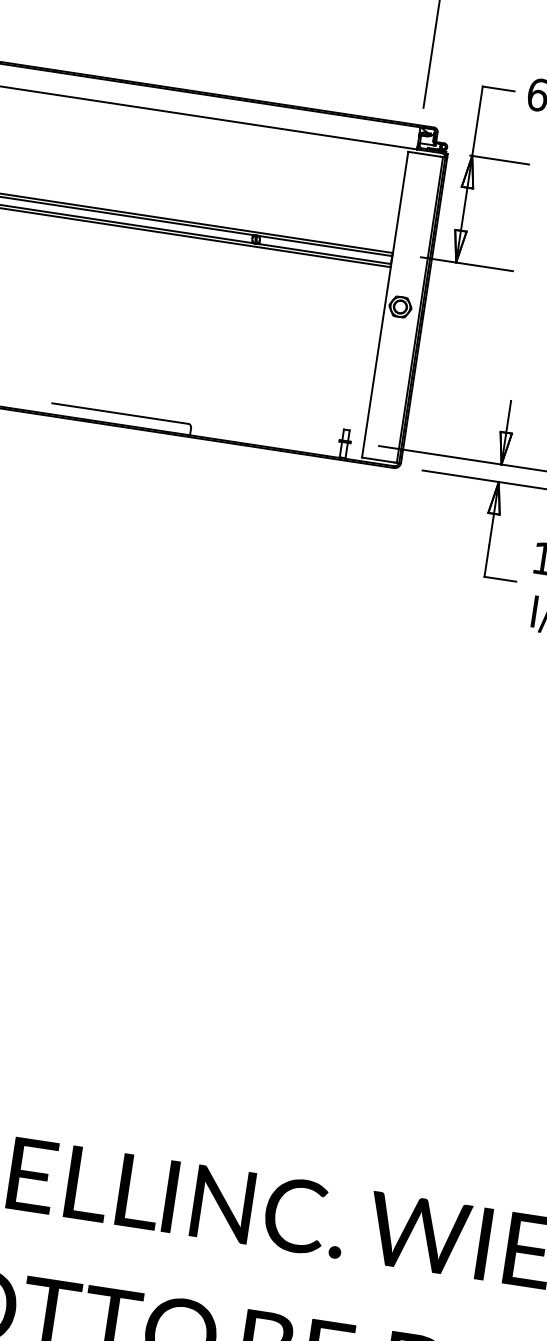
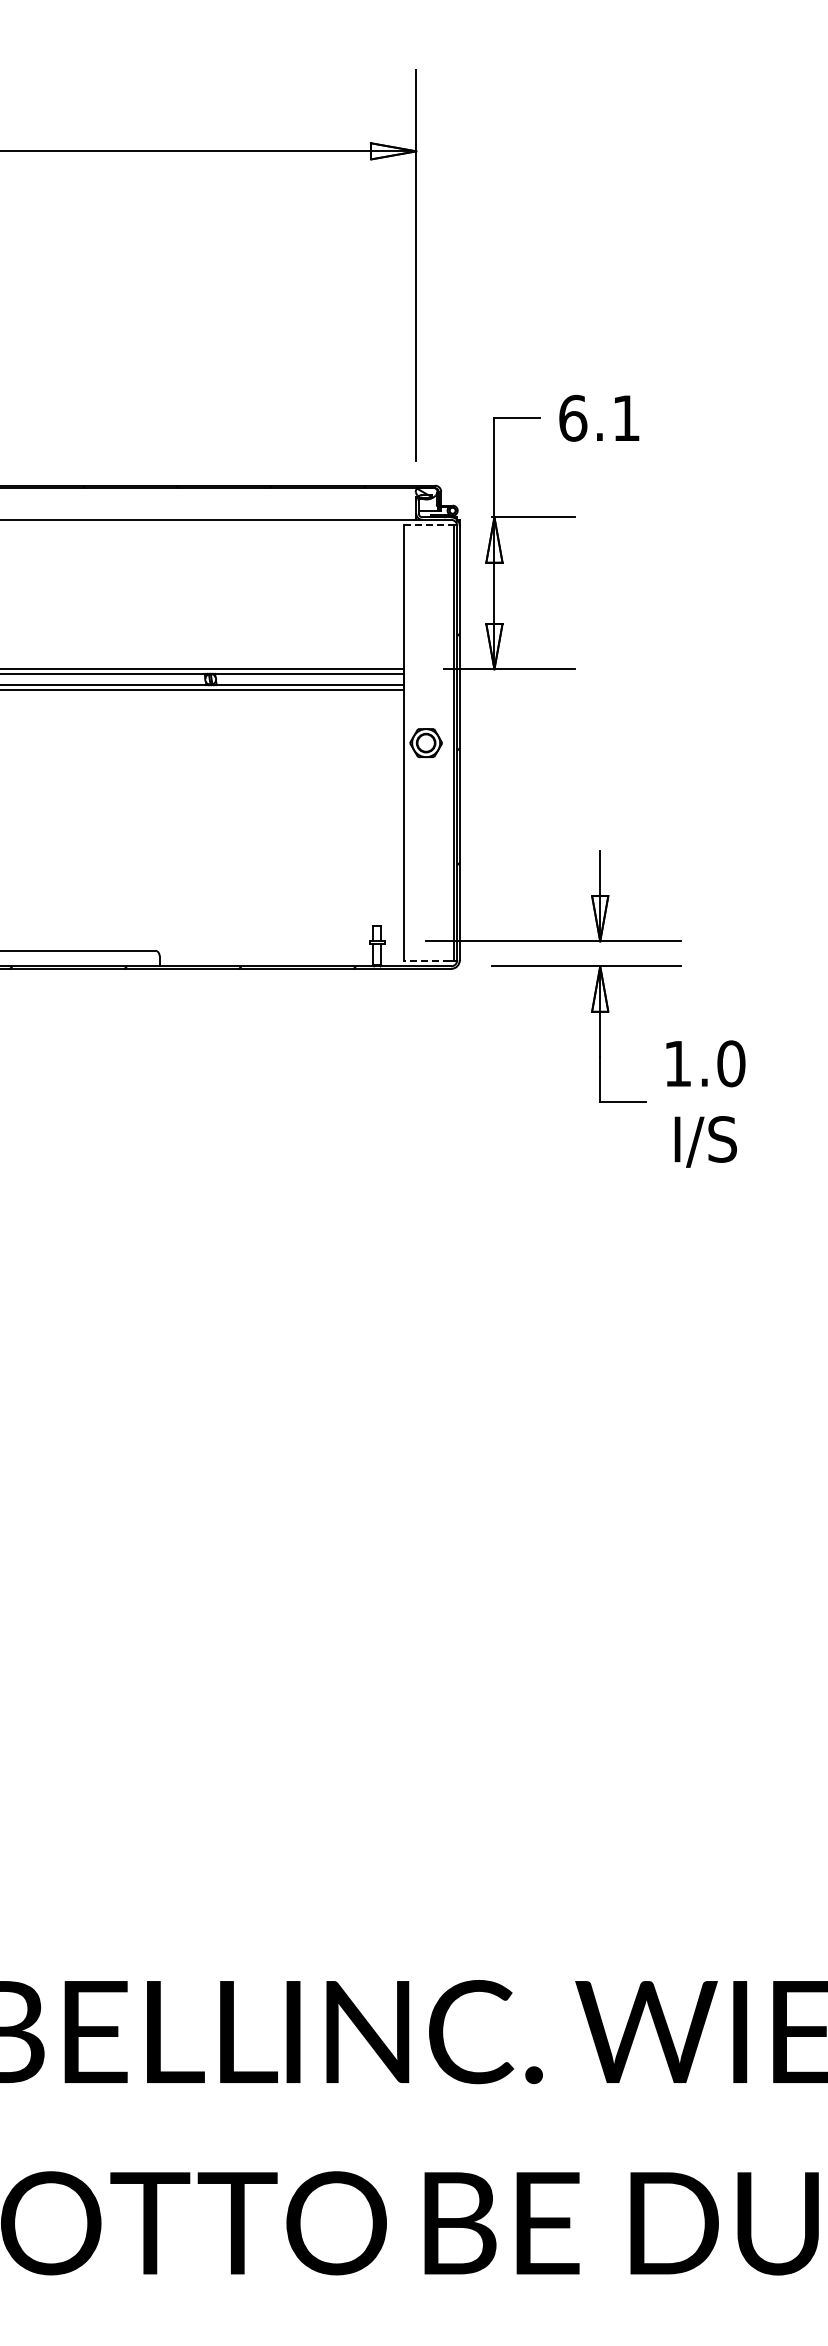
line: (424, 154) -> (427, 525), solid -> dashed
line: (377, 460) -> (426, 961), solid -> dashed

